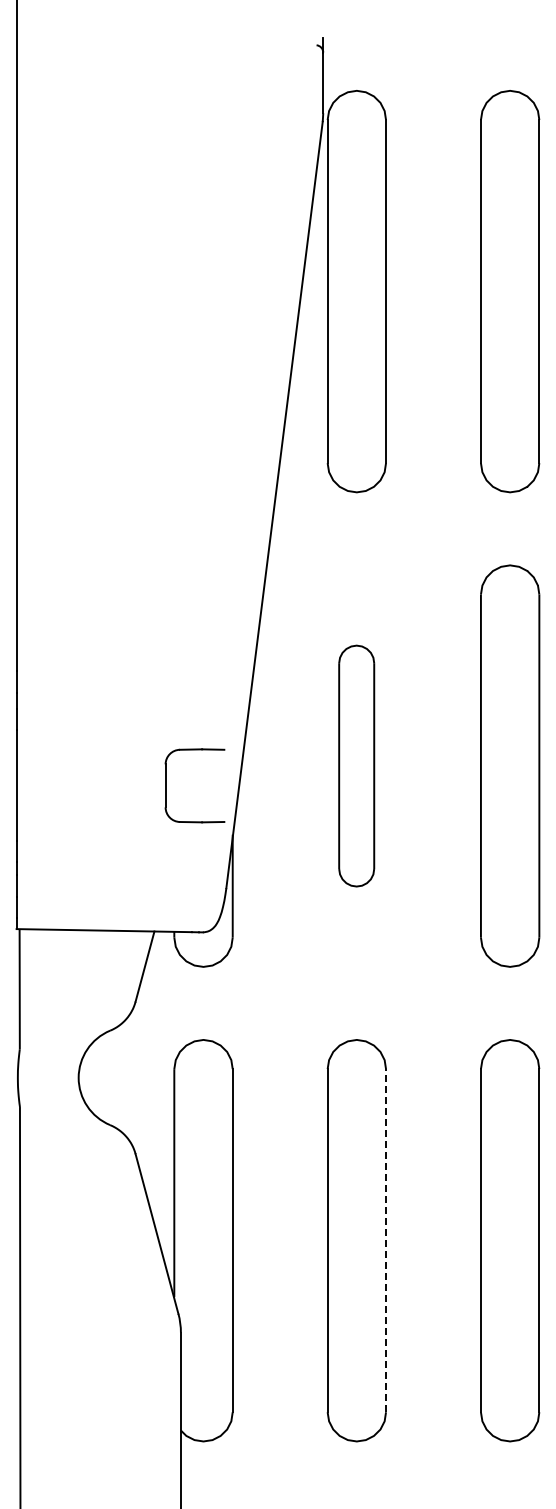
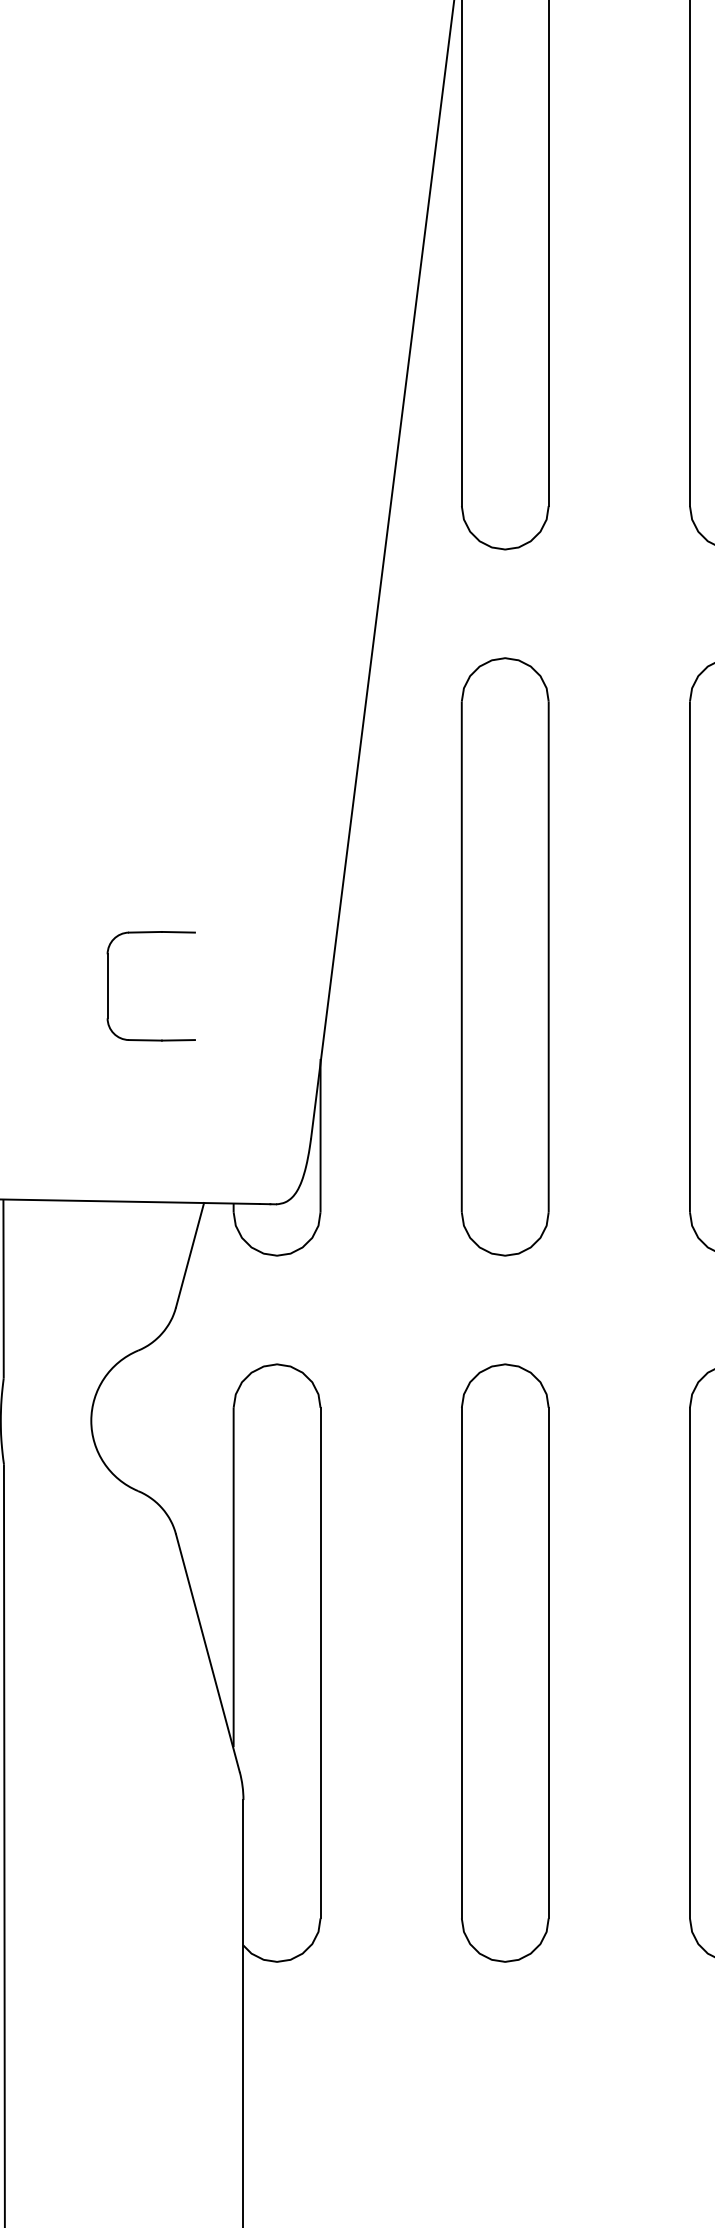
part: (356, 765) -> (504, 955), size x1.67
part: (166, 785) -> (108, 985), moved
line: (386, 1240) -> (549, 1662), dashed -> solid

